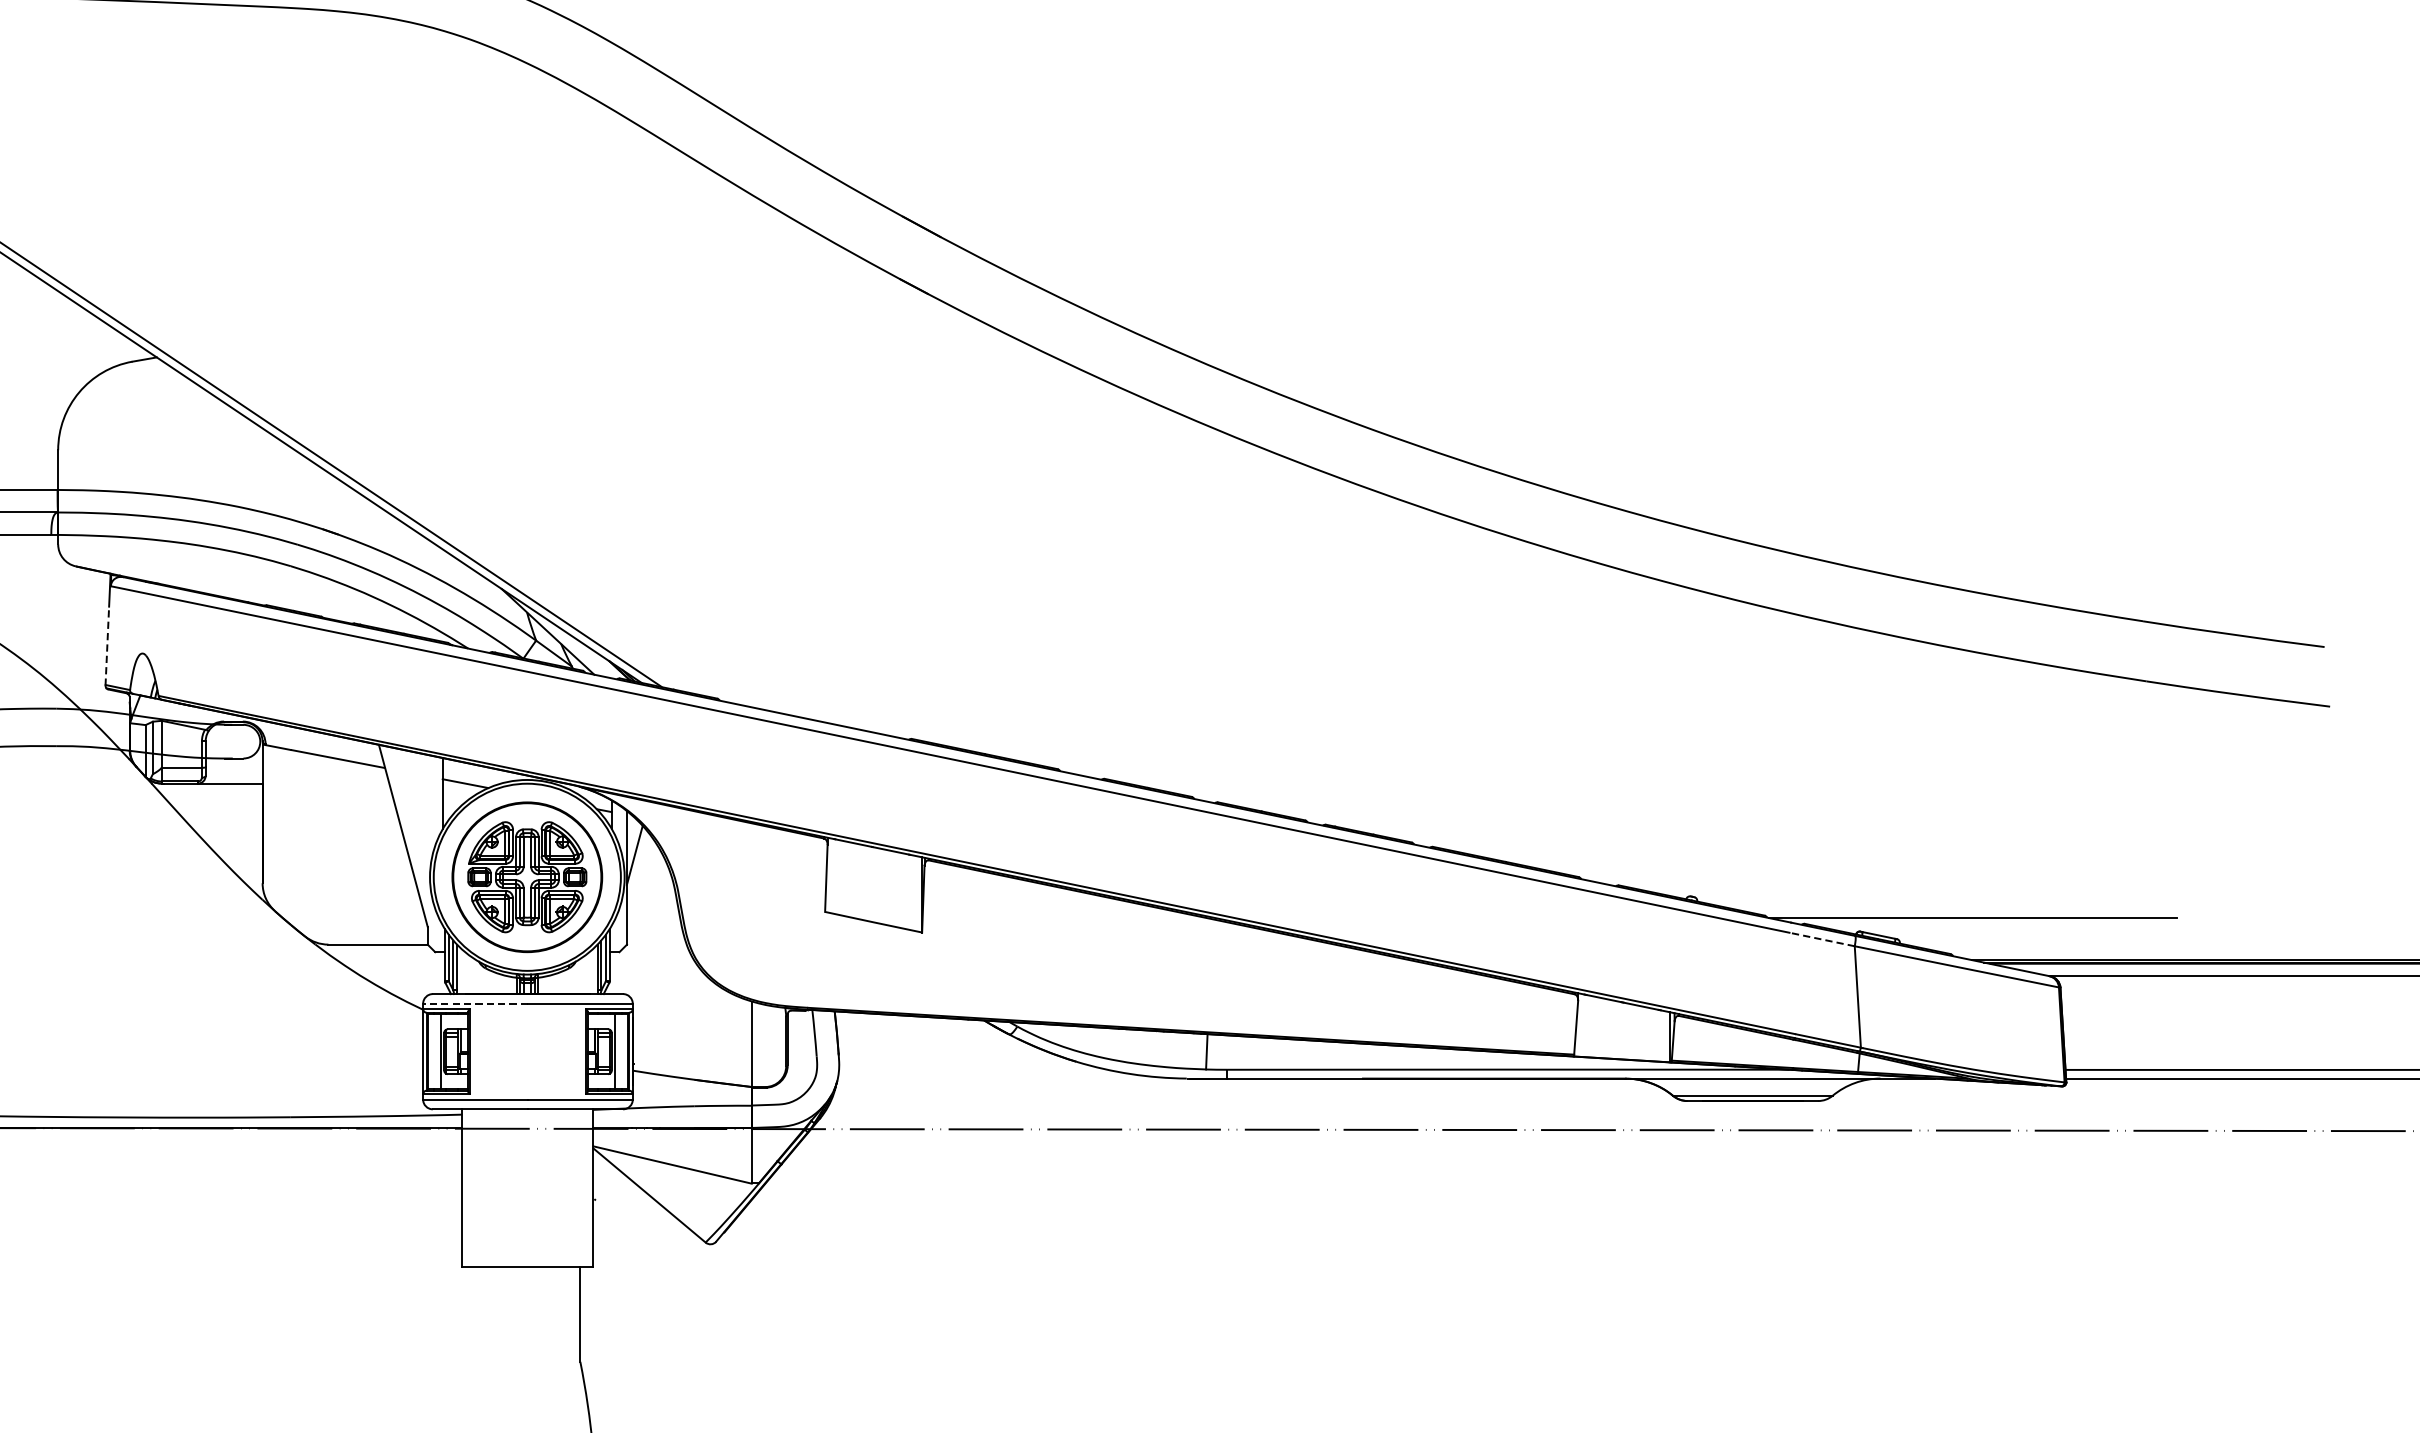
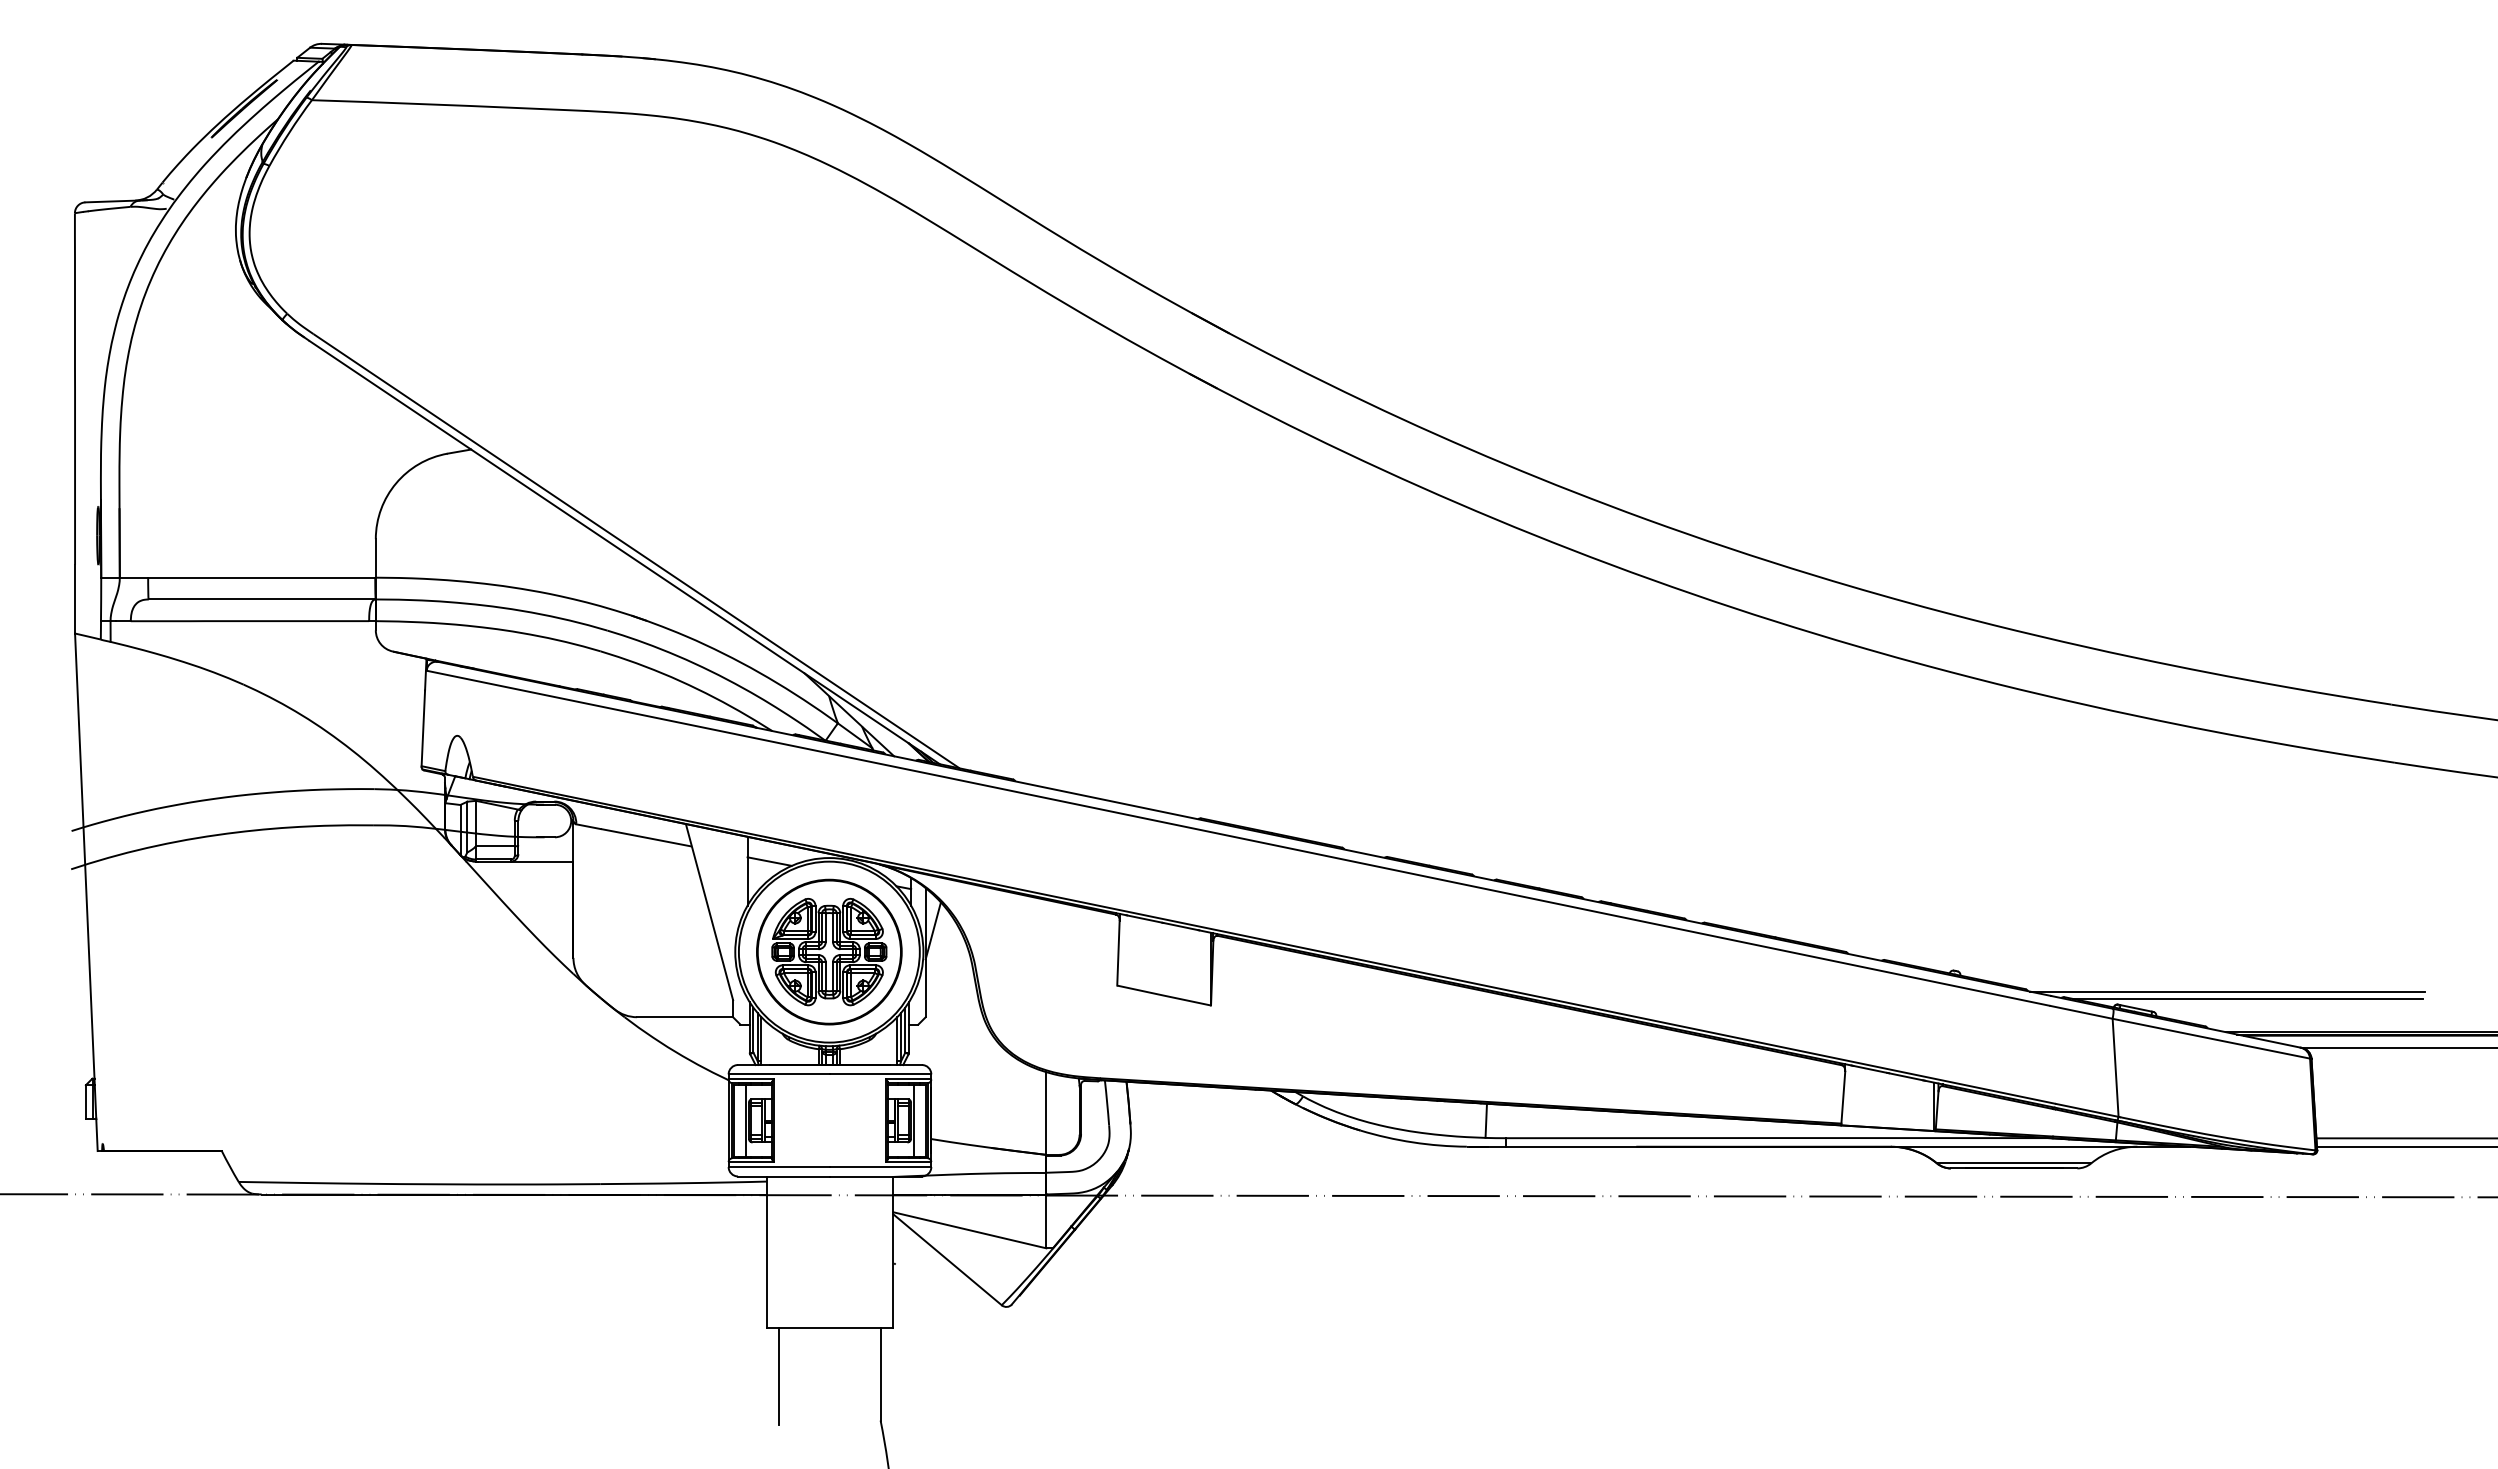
line: (107, 645) -> (423, 728), dashed -> solid
line: (1995, 926) -> (2248, 999), added
line: (1822, 939) -> (2081, 1012), dashed -> solid
line: (475, 1003) -> (779, 1074), dashed -> solid
line: (475, 1316) -> (779, 1376), added

